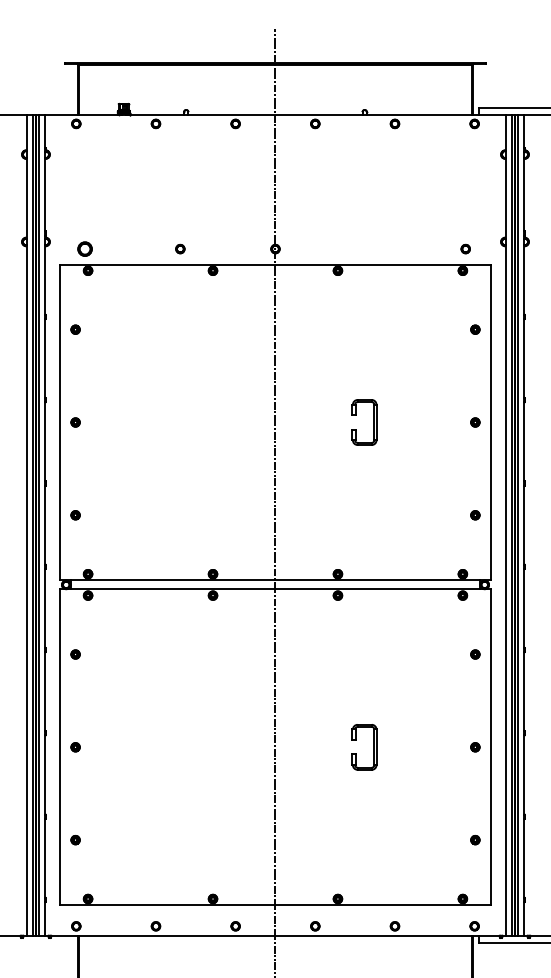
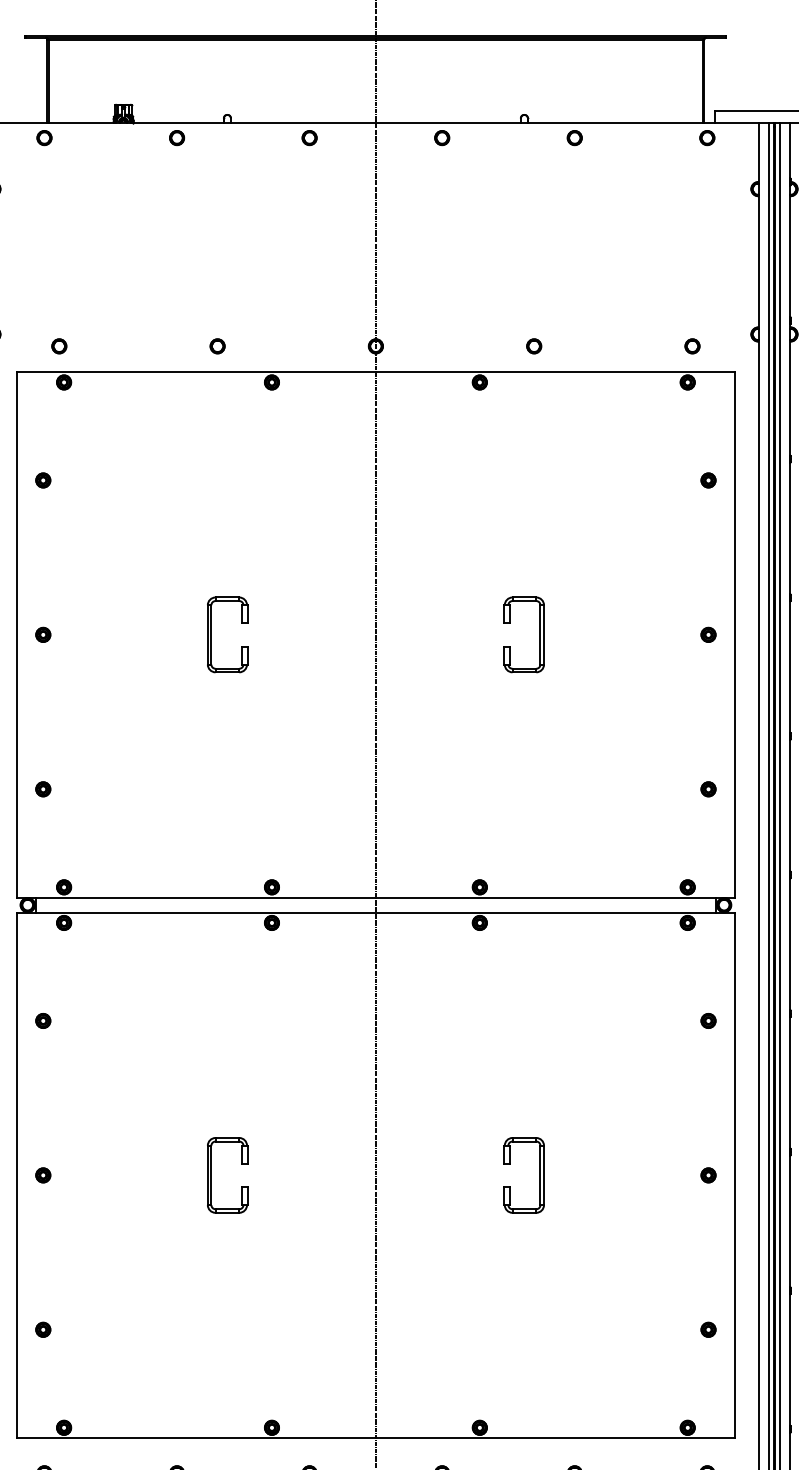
part: (85, 248) -> (59, 345), size x0.62
part: (370, 248) -> (534, 345), added
part: (177, 422) -> (212, 634), added
part: (177, 747) -> (212, 1175), added

